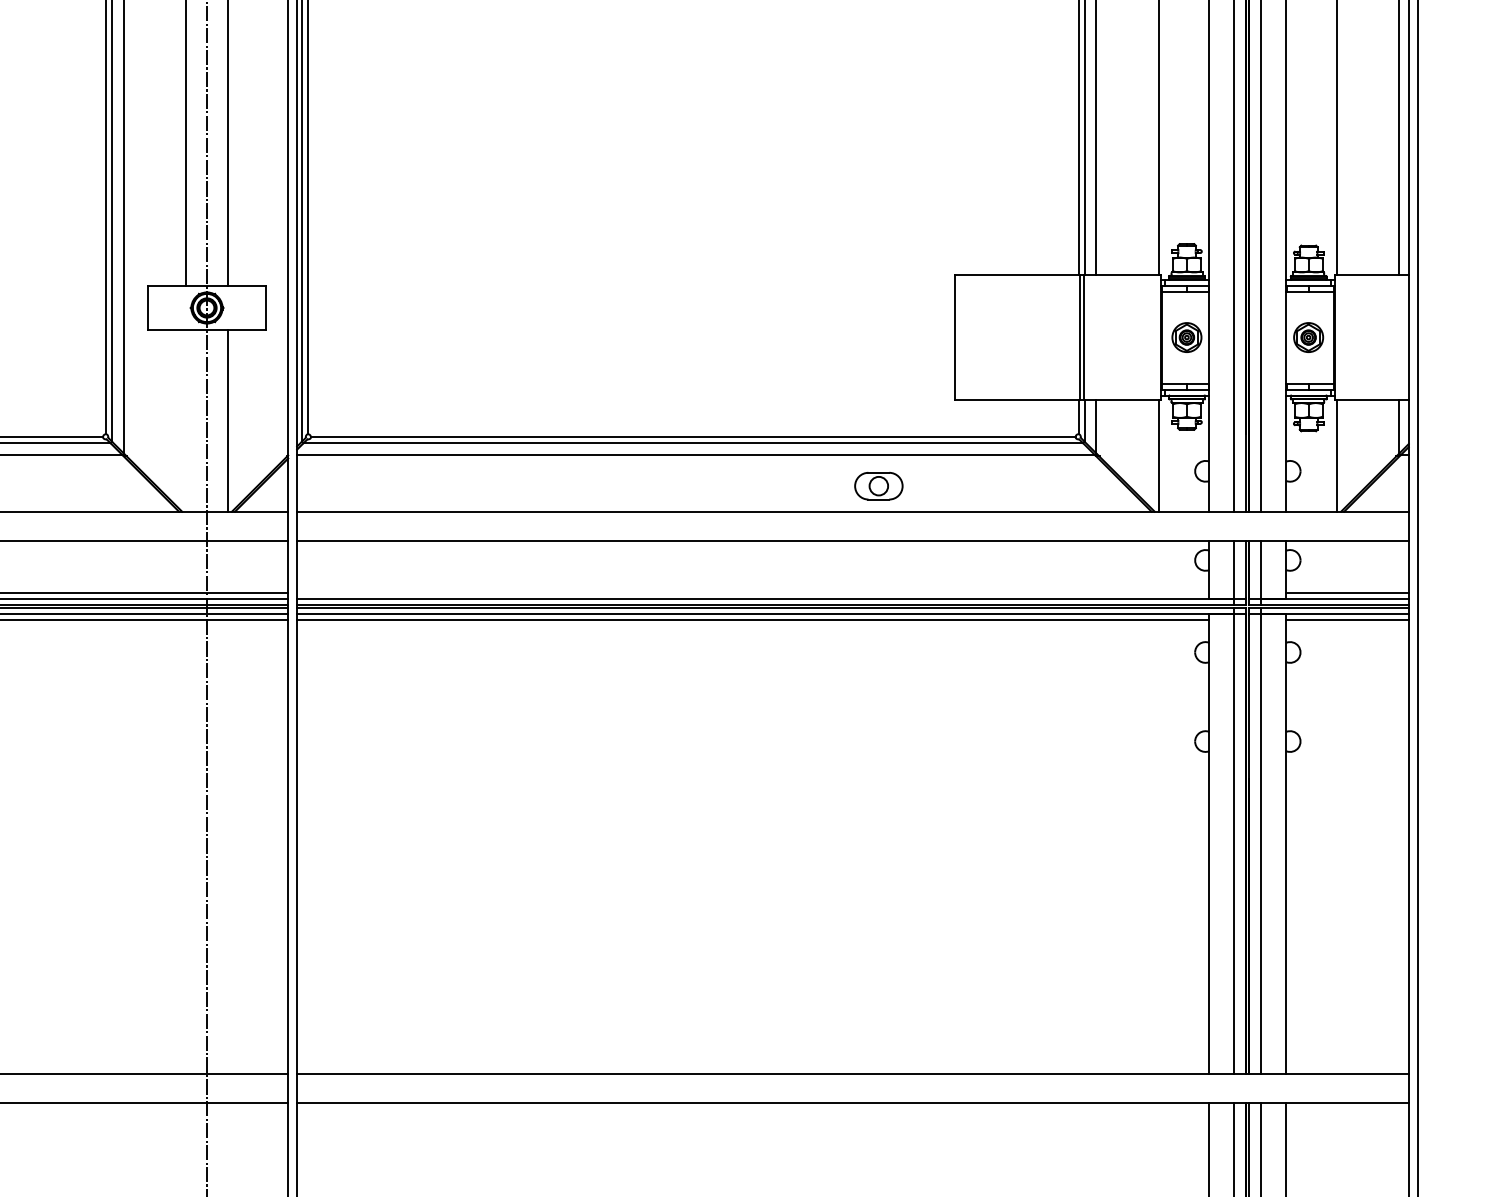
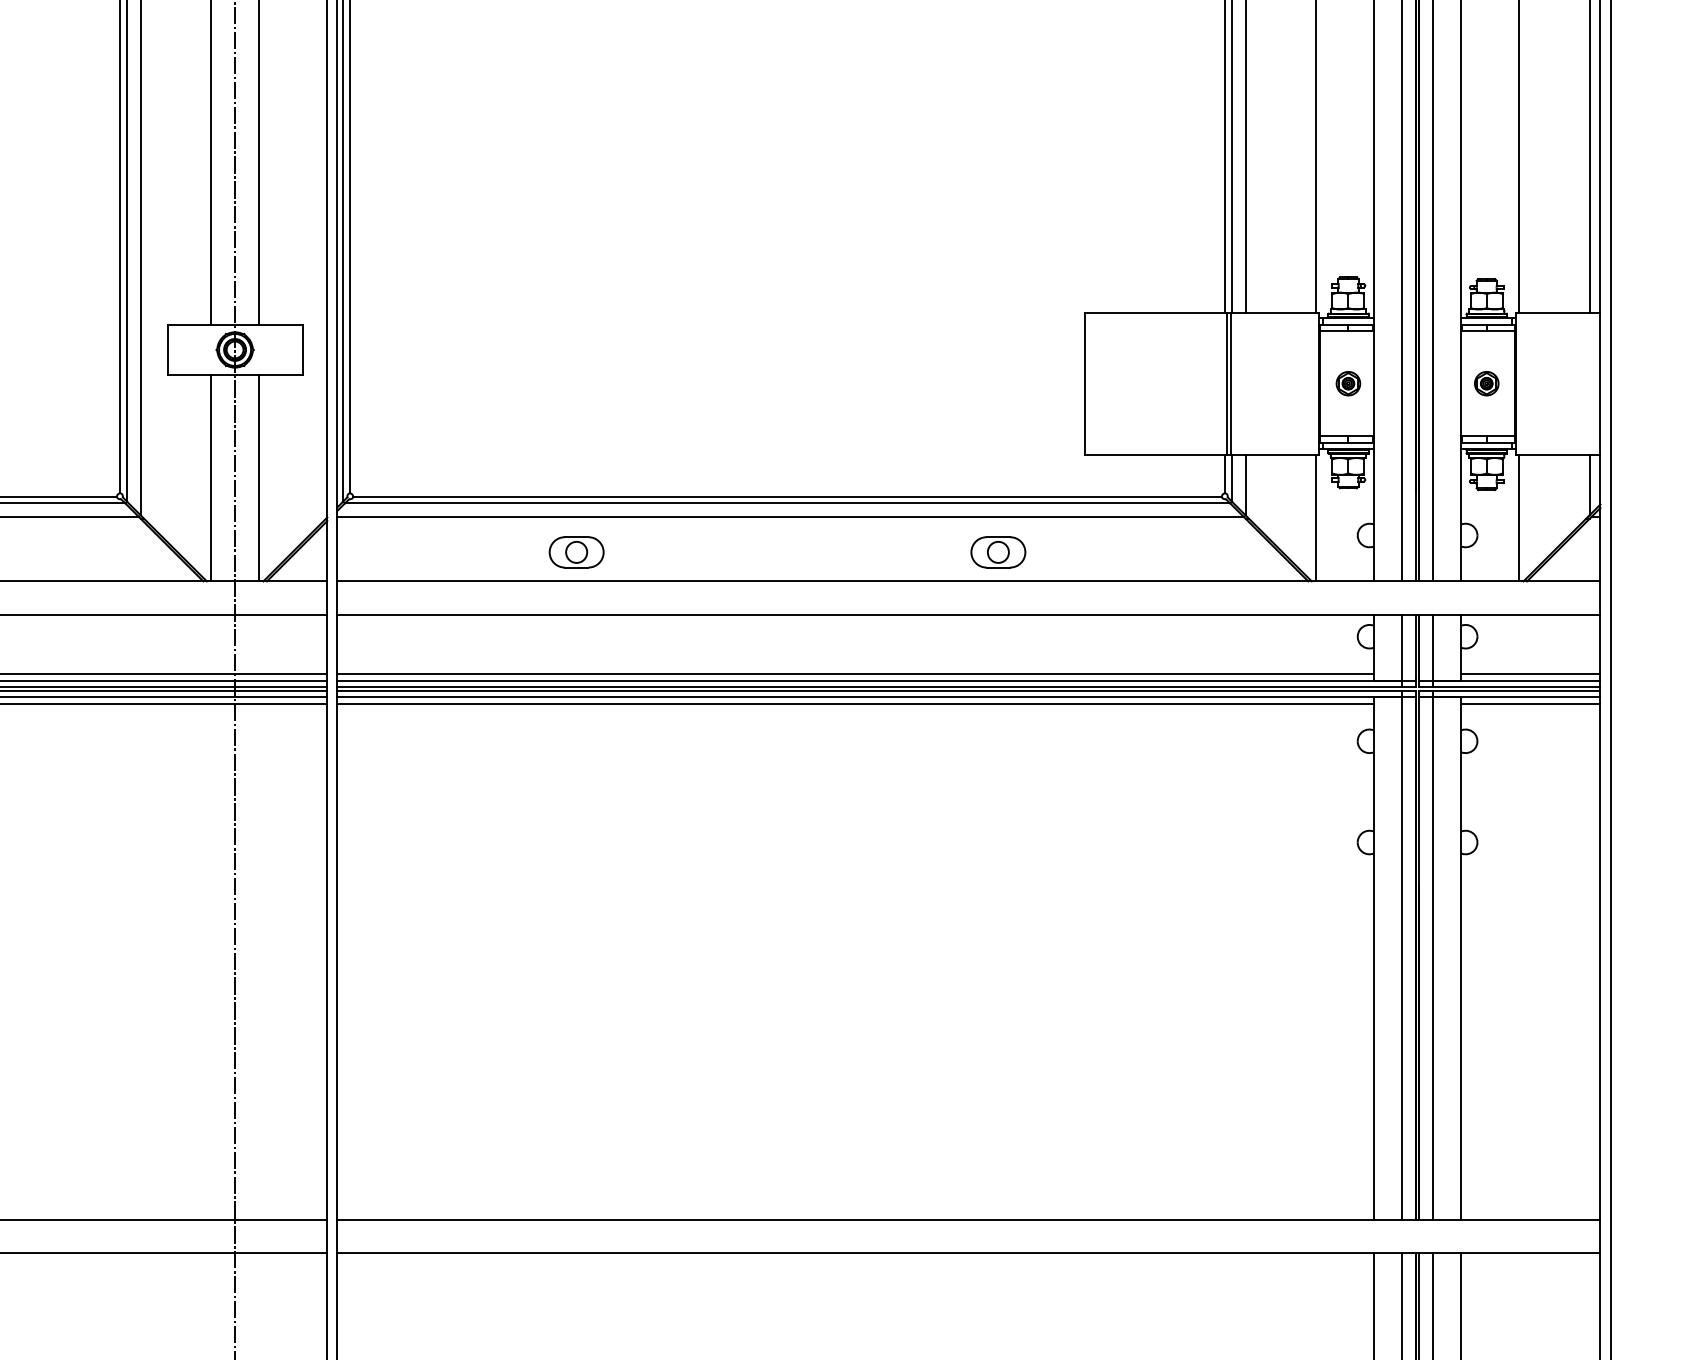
part: (1187, 337) -> (1348, 383), size x0.71
part: (1308, 337) -> (1486, 383), size x0.71
line: (186, 421) -> (211, 478), added
part: (507, 486) -> (576, 552), added
line: (753, 592) -> (855, 673), added

